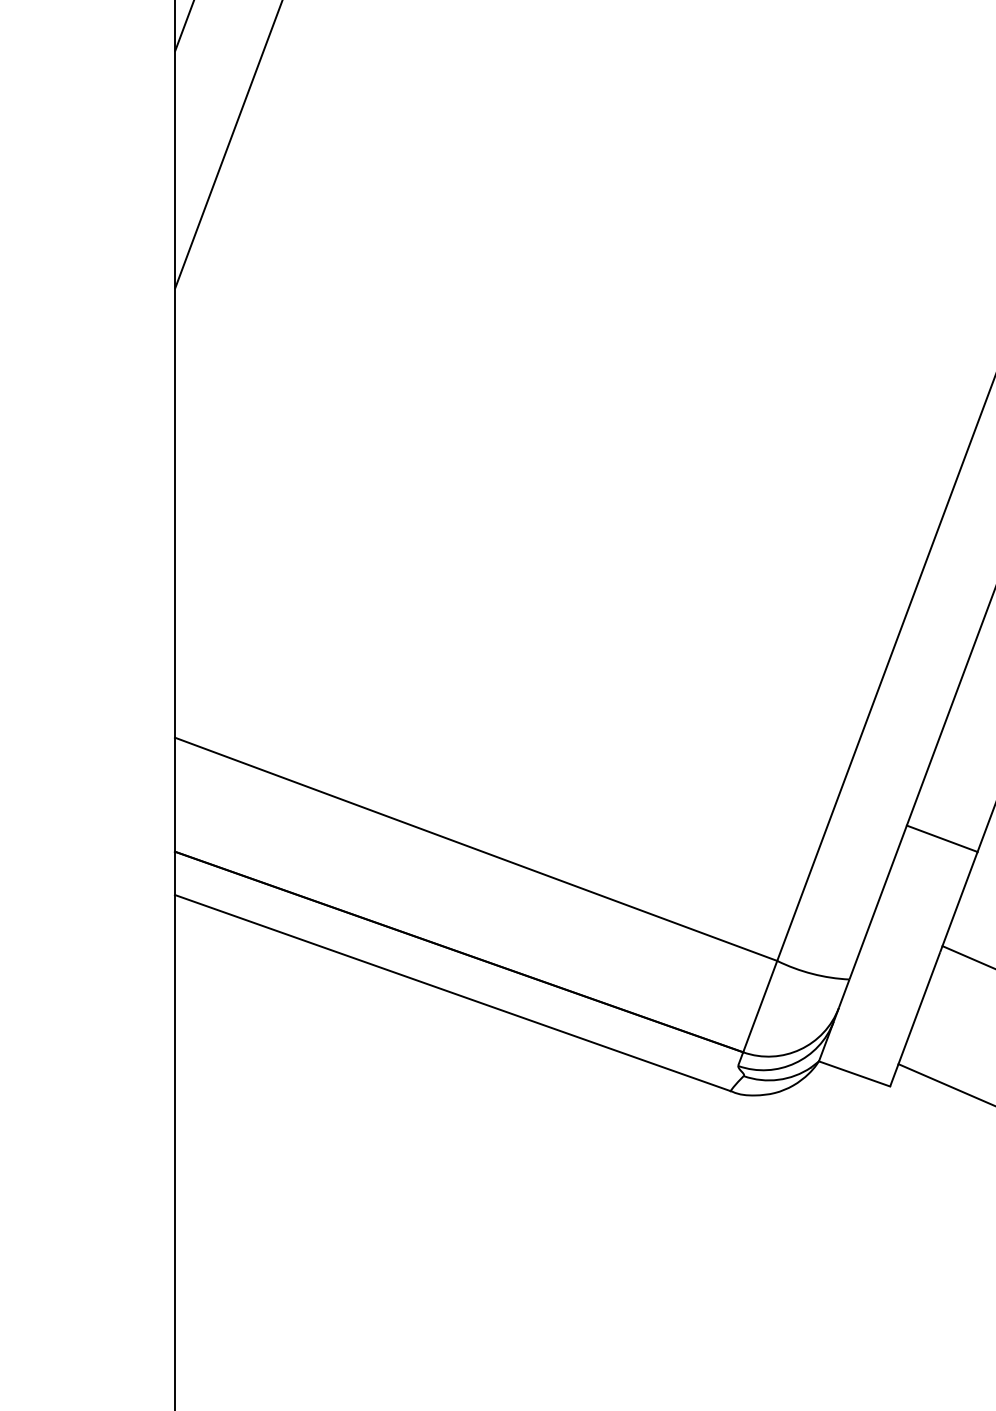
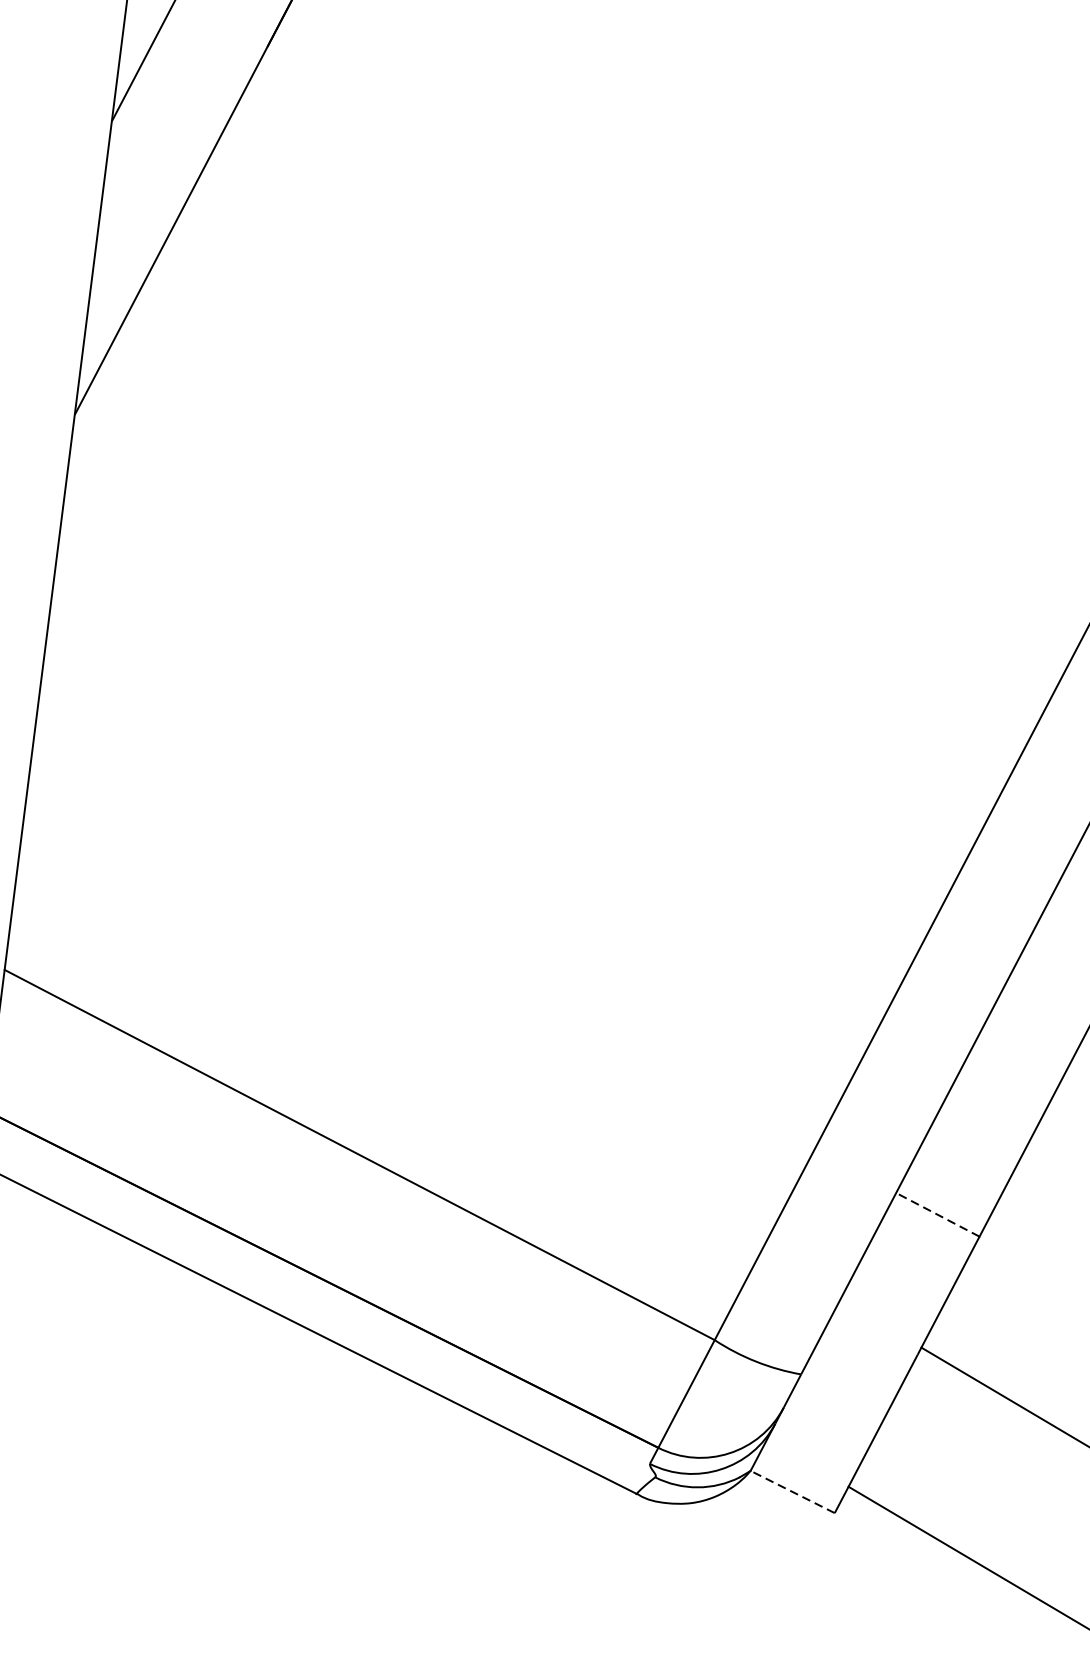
line: (942, 838) -> (938, 1214), solid -> dashed
line: (854, 1073) -> (792, 1491), solid -> dashed

